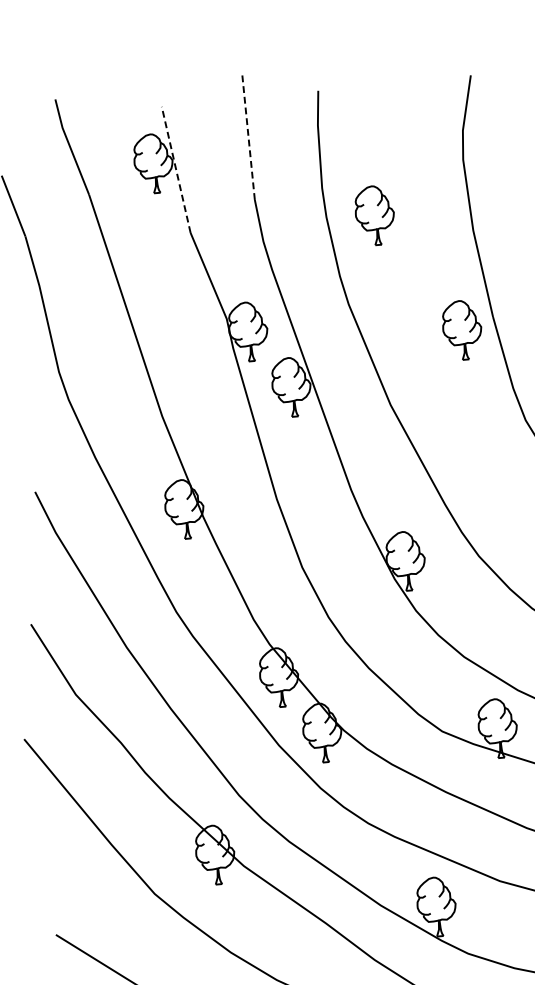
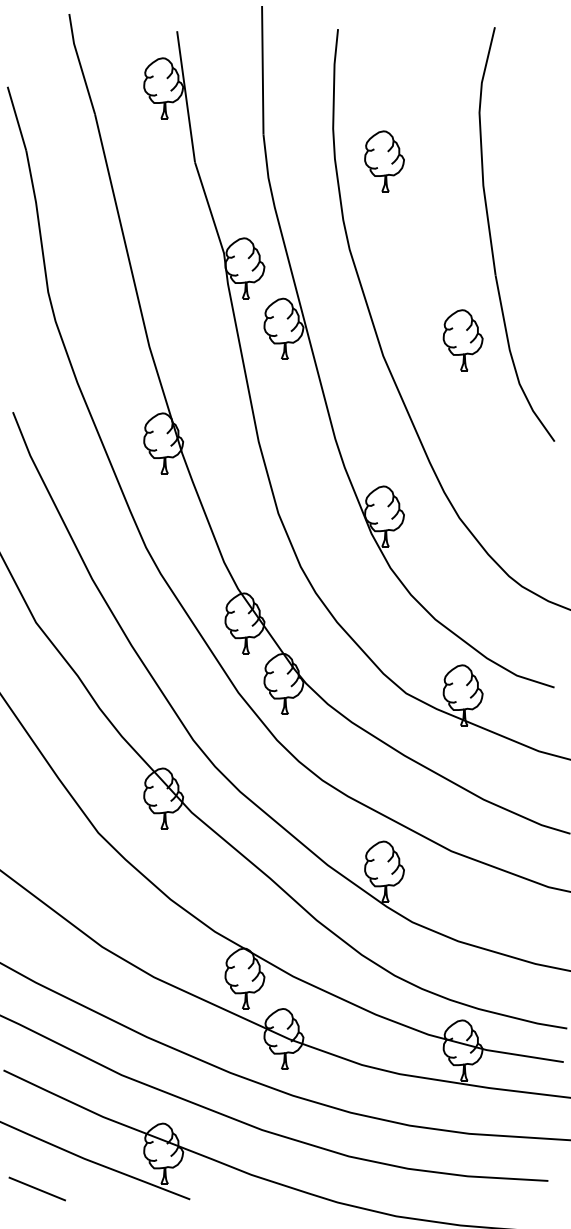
line: (248, 136) -> (262, 69), dashed -> solid
line: (176, 169) -> (186, 96), dashed -> solid
part: (461, 330) -> (462, 340), moved

